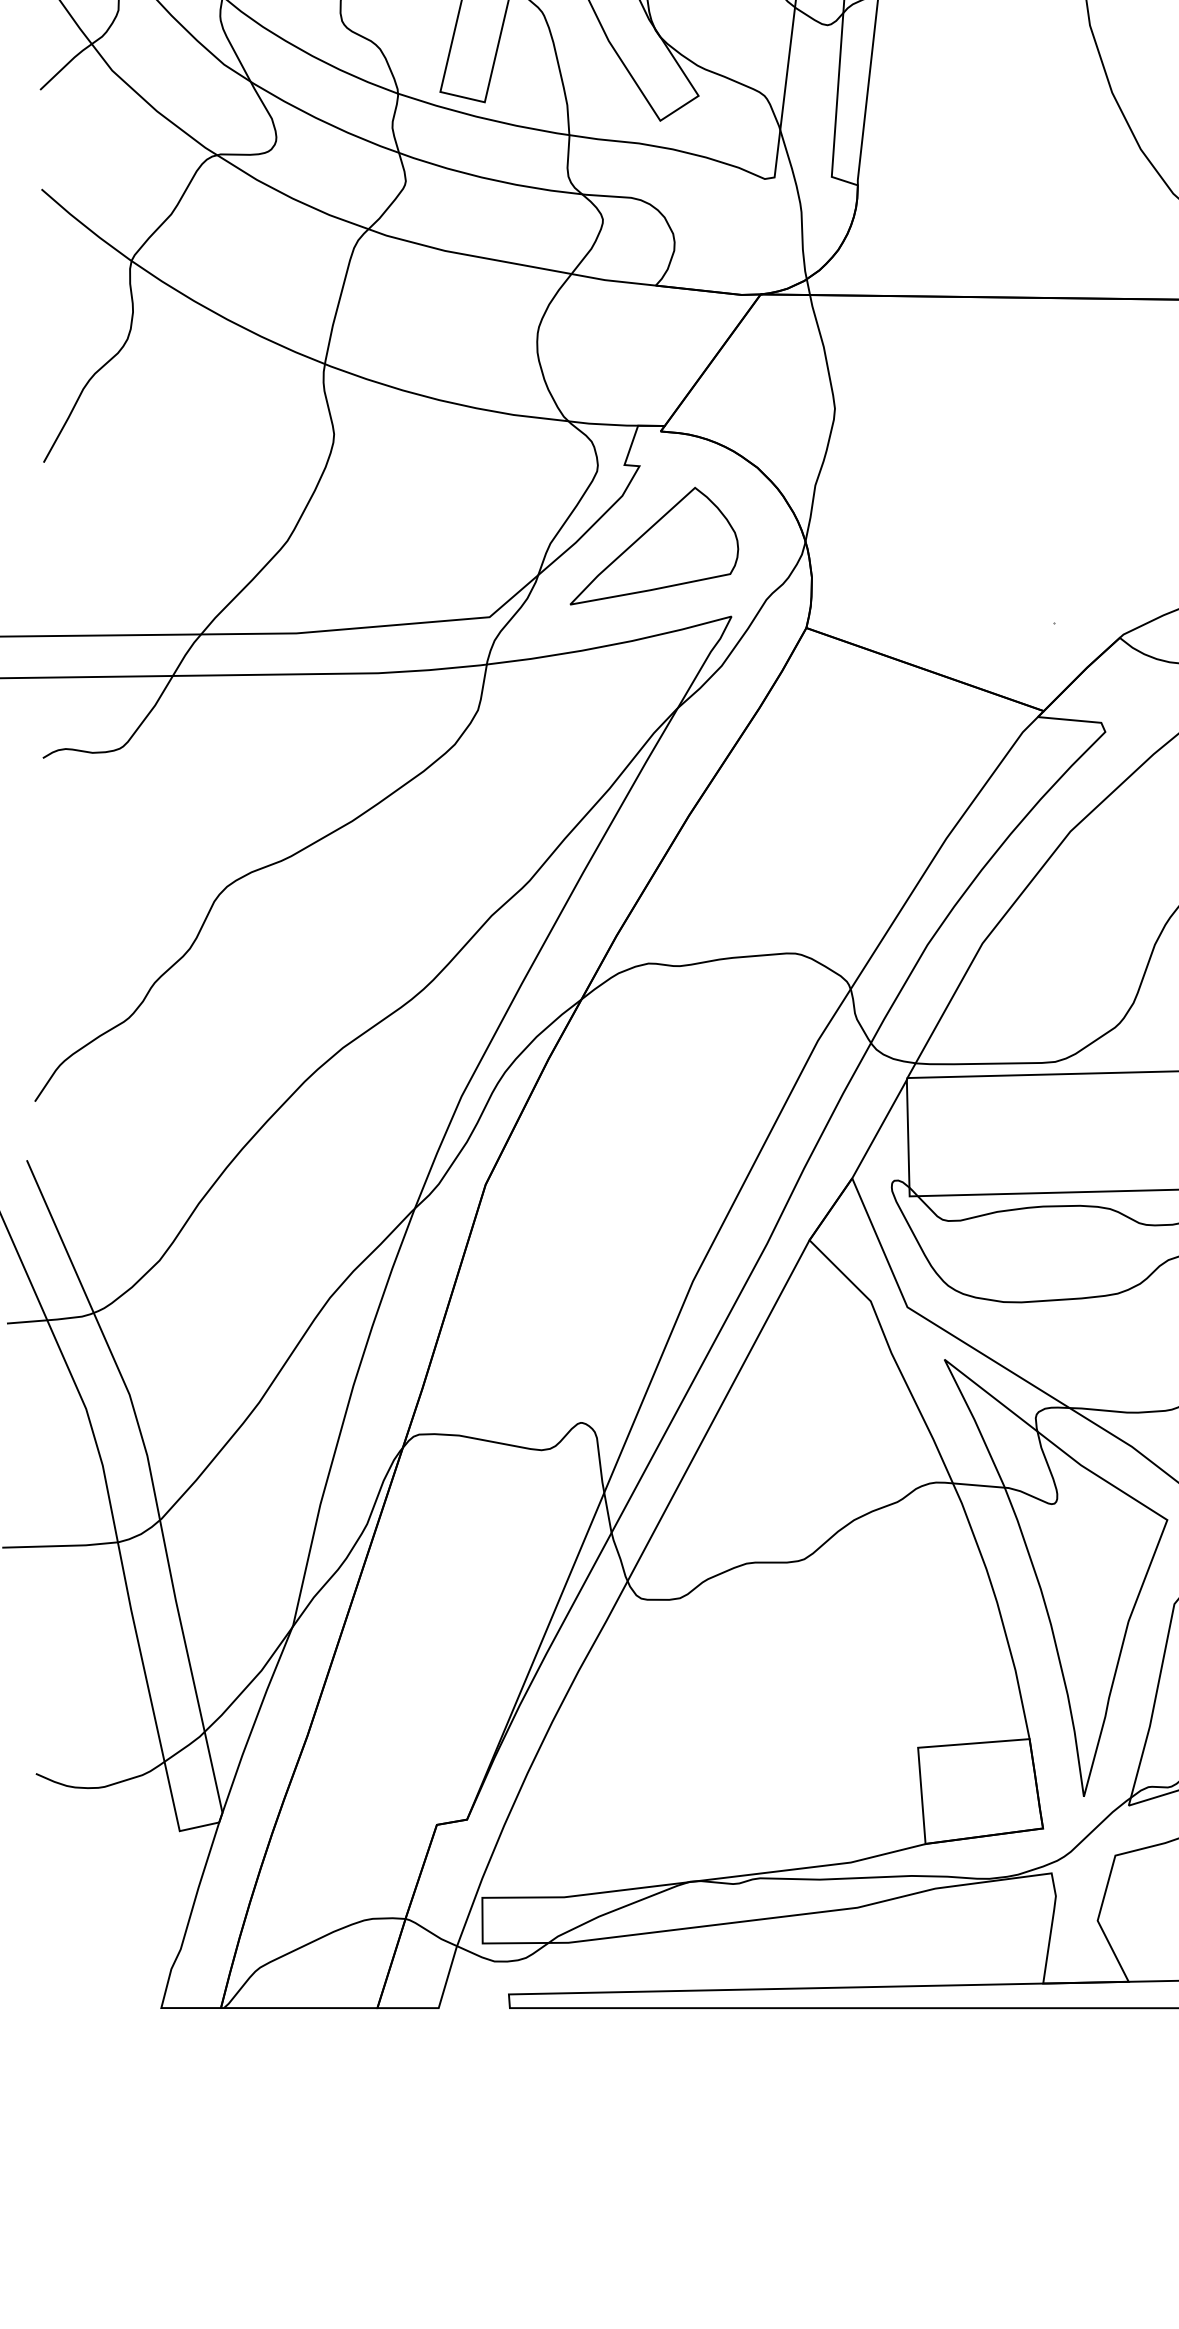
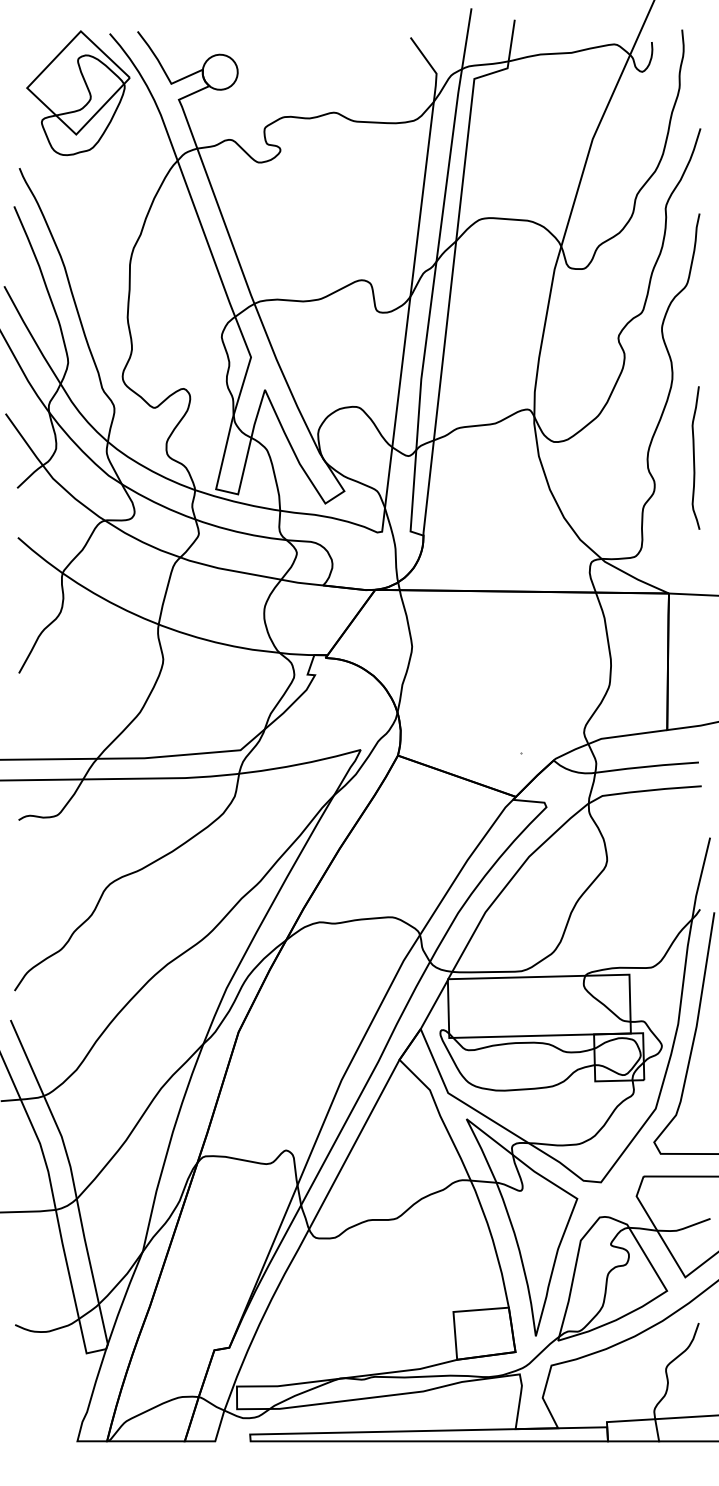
part: (654, 545) -> (322, 714), removed

